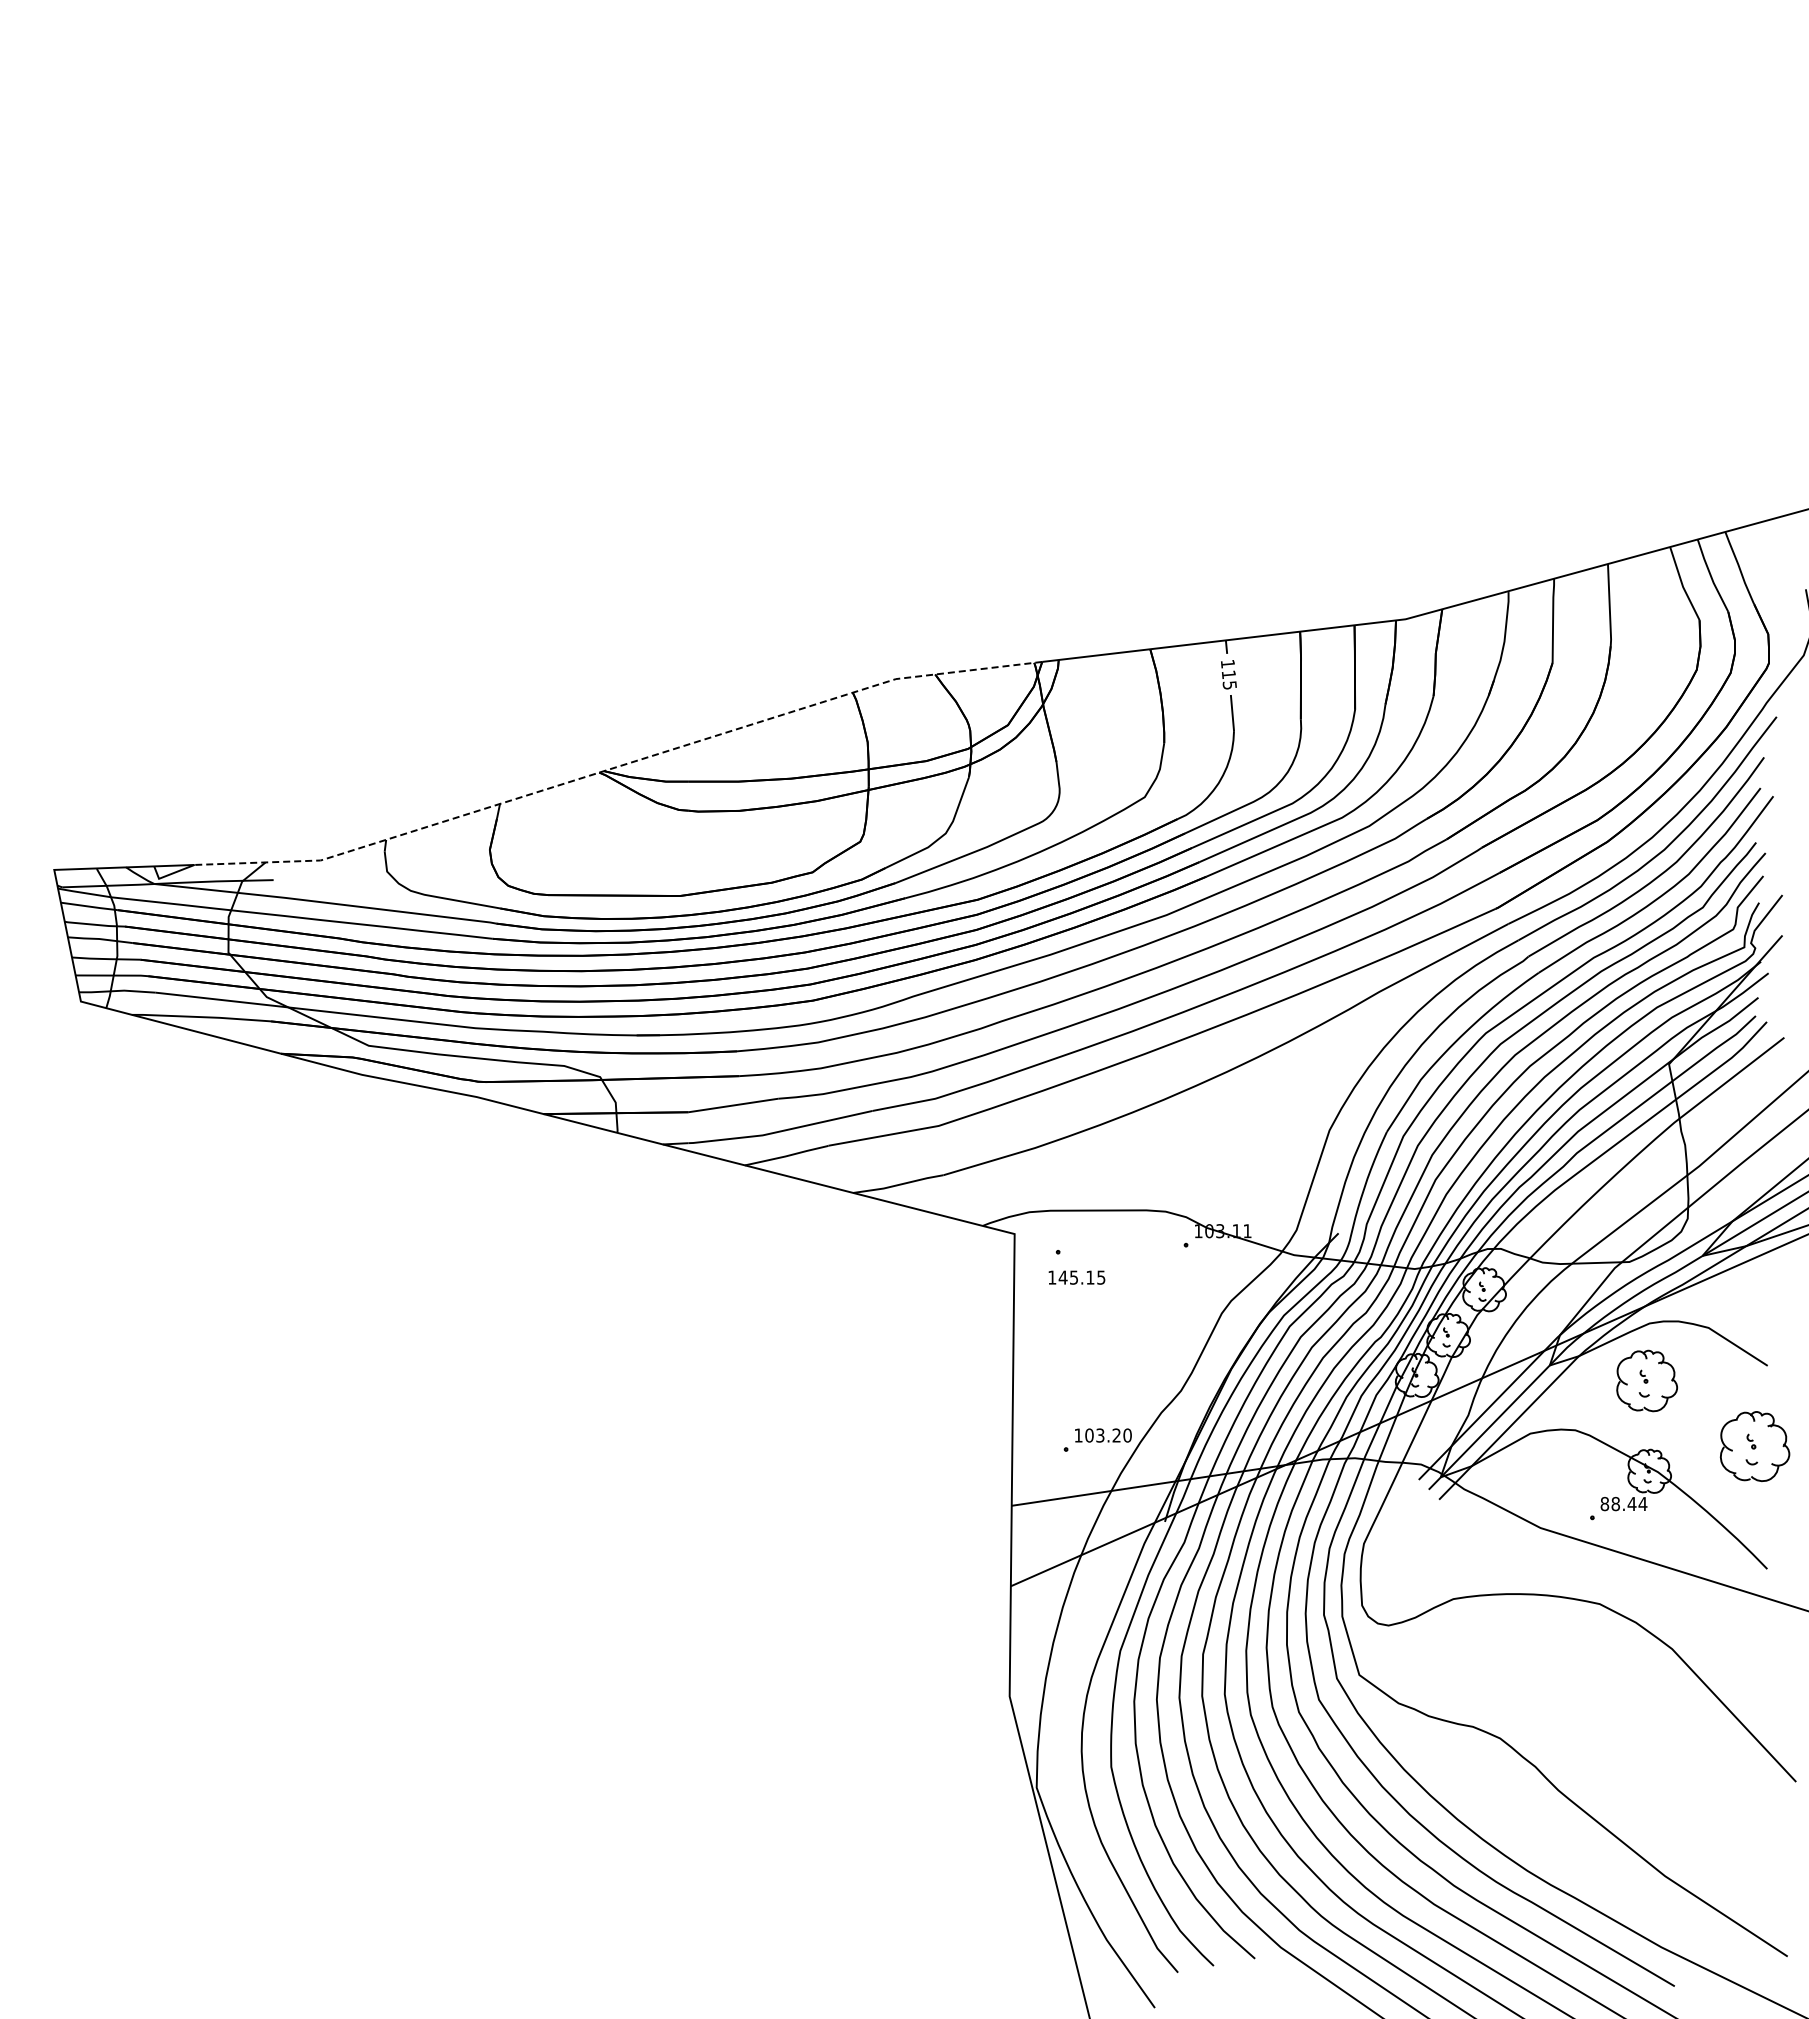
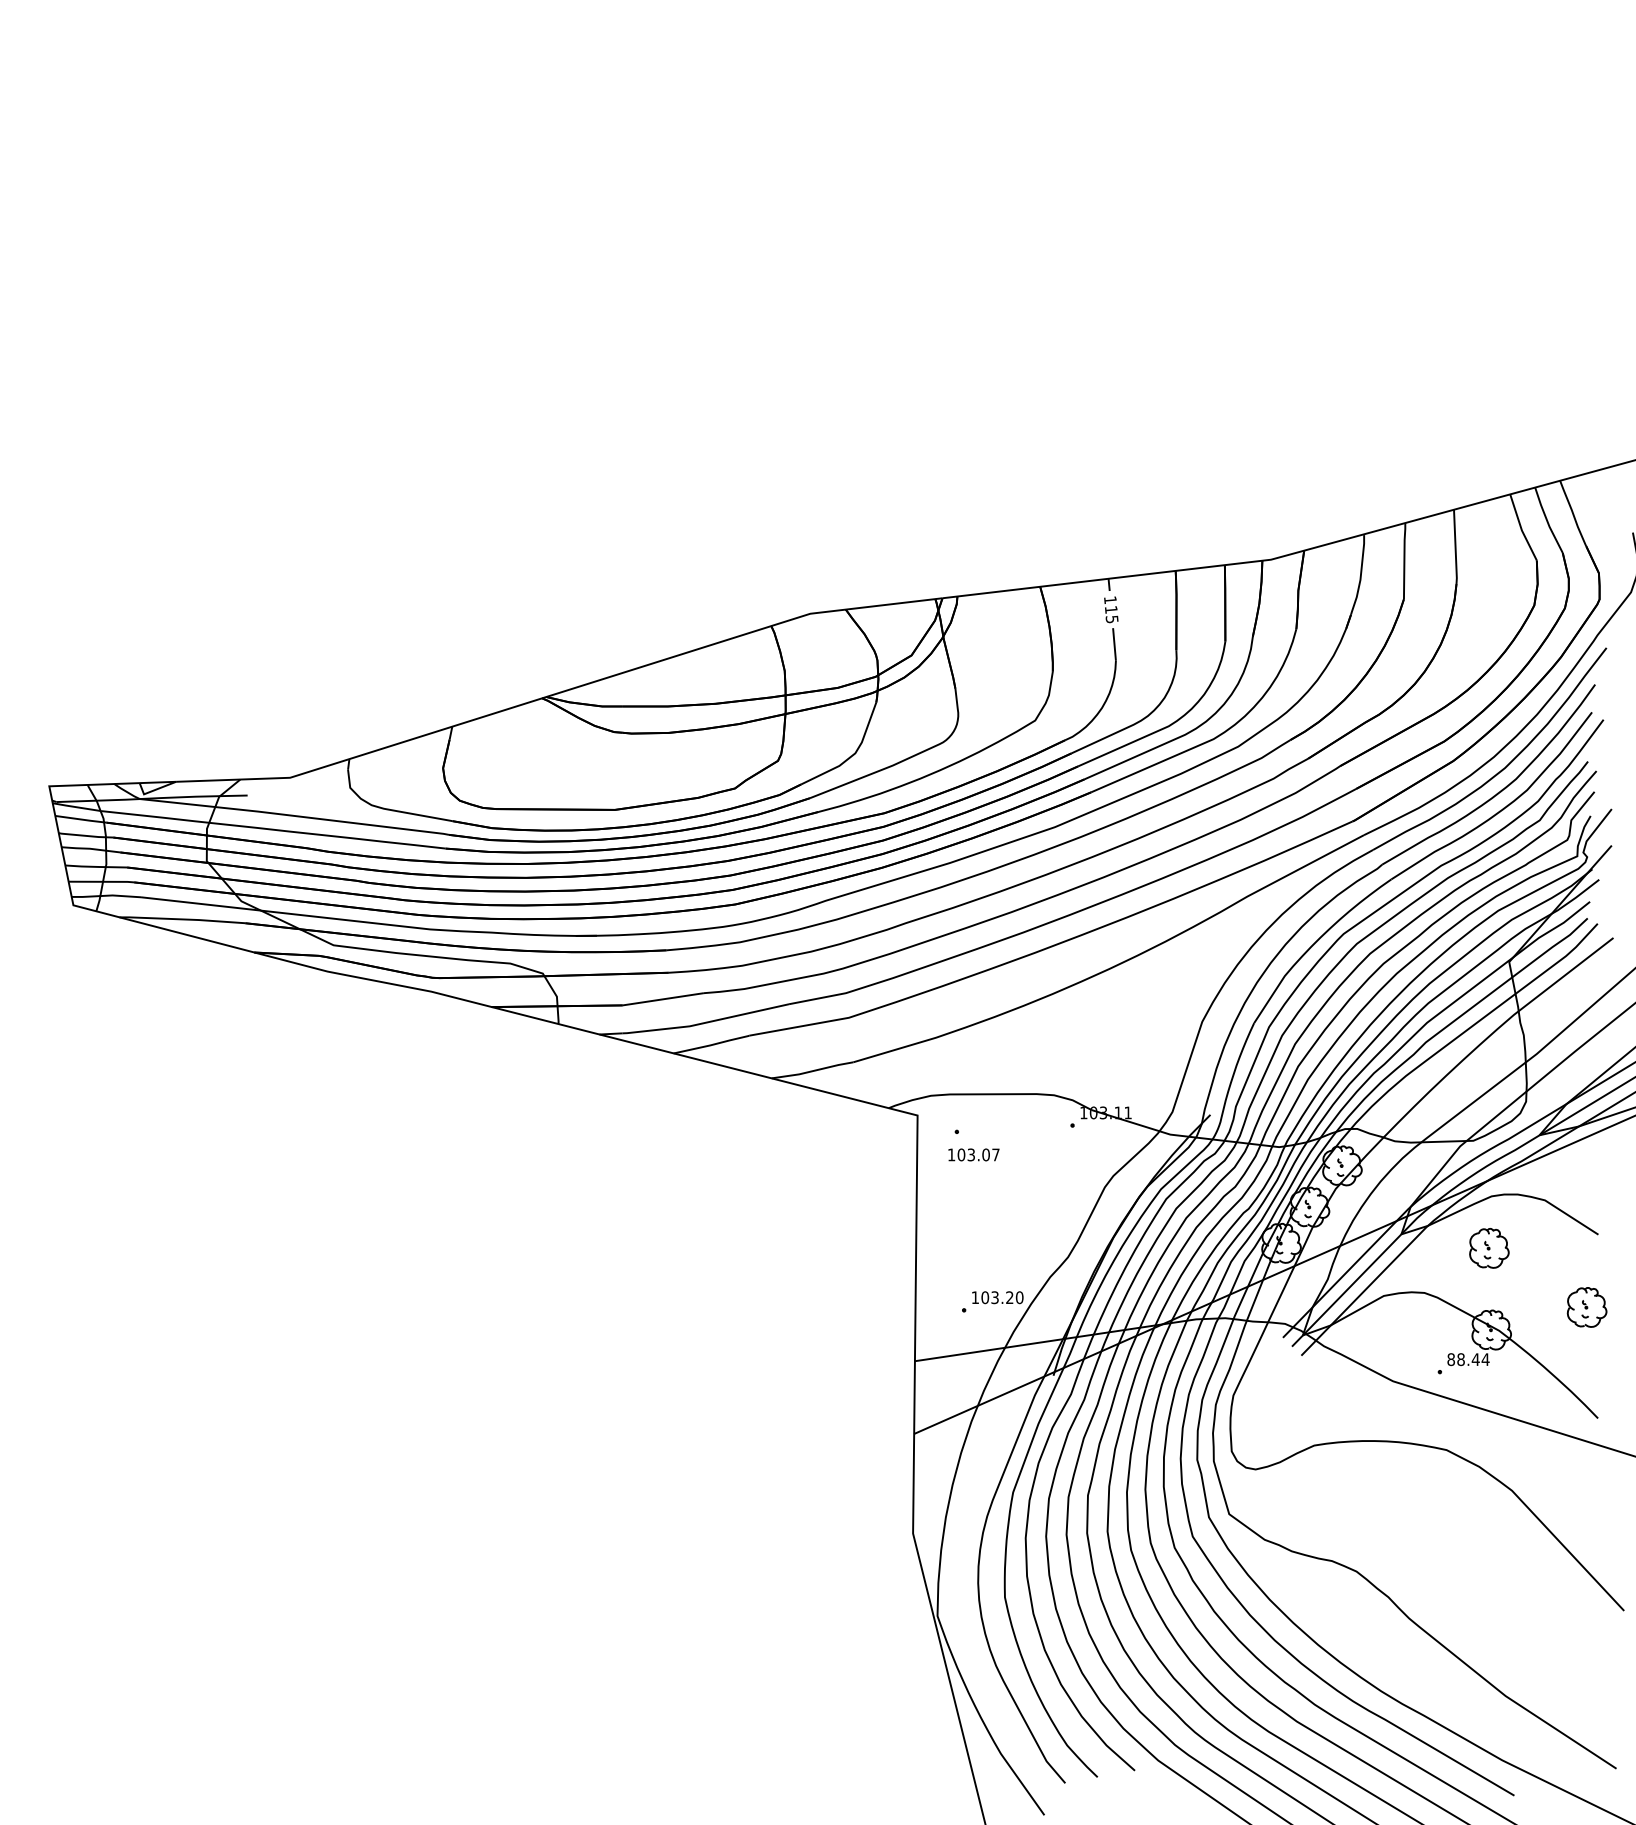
line: (617, 766) -> (558, 692), dashed -> solid
text: (1081, 1277) -> (978, 1154), 145.15 -> 103.07
part: (1646, 1380) -> (1488, 1247), size x0.71
part: (1755, 1445) -> (1587, 1306), size x0.62

